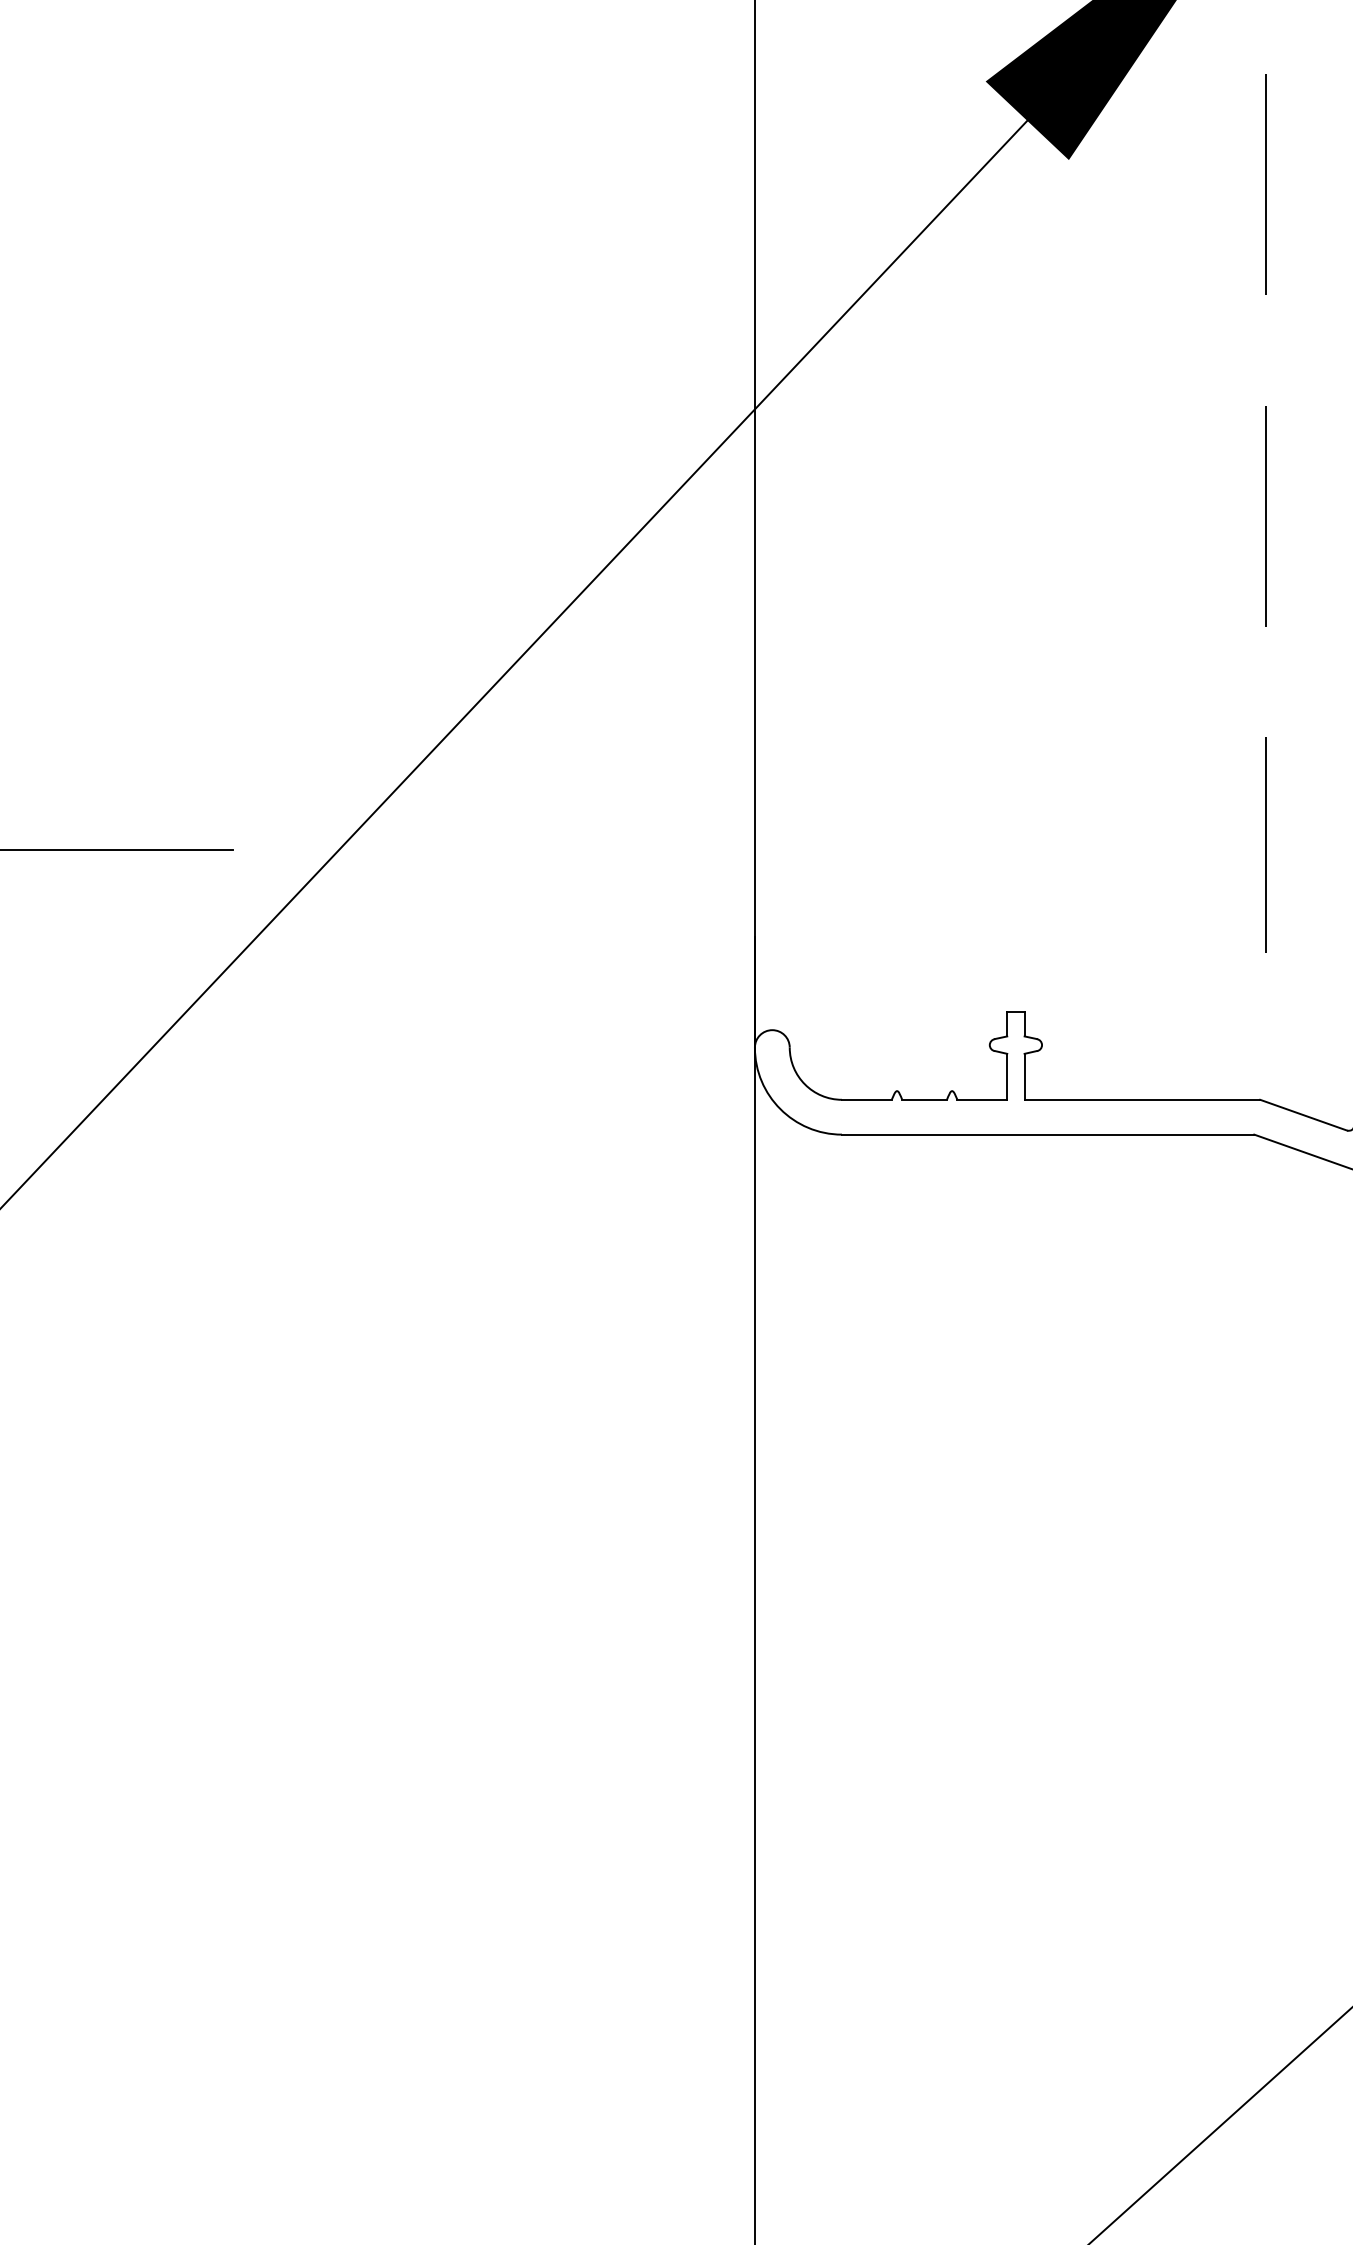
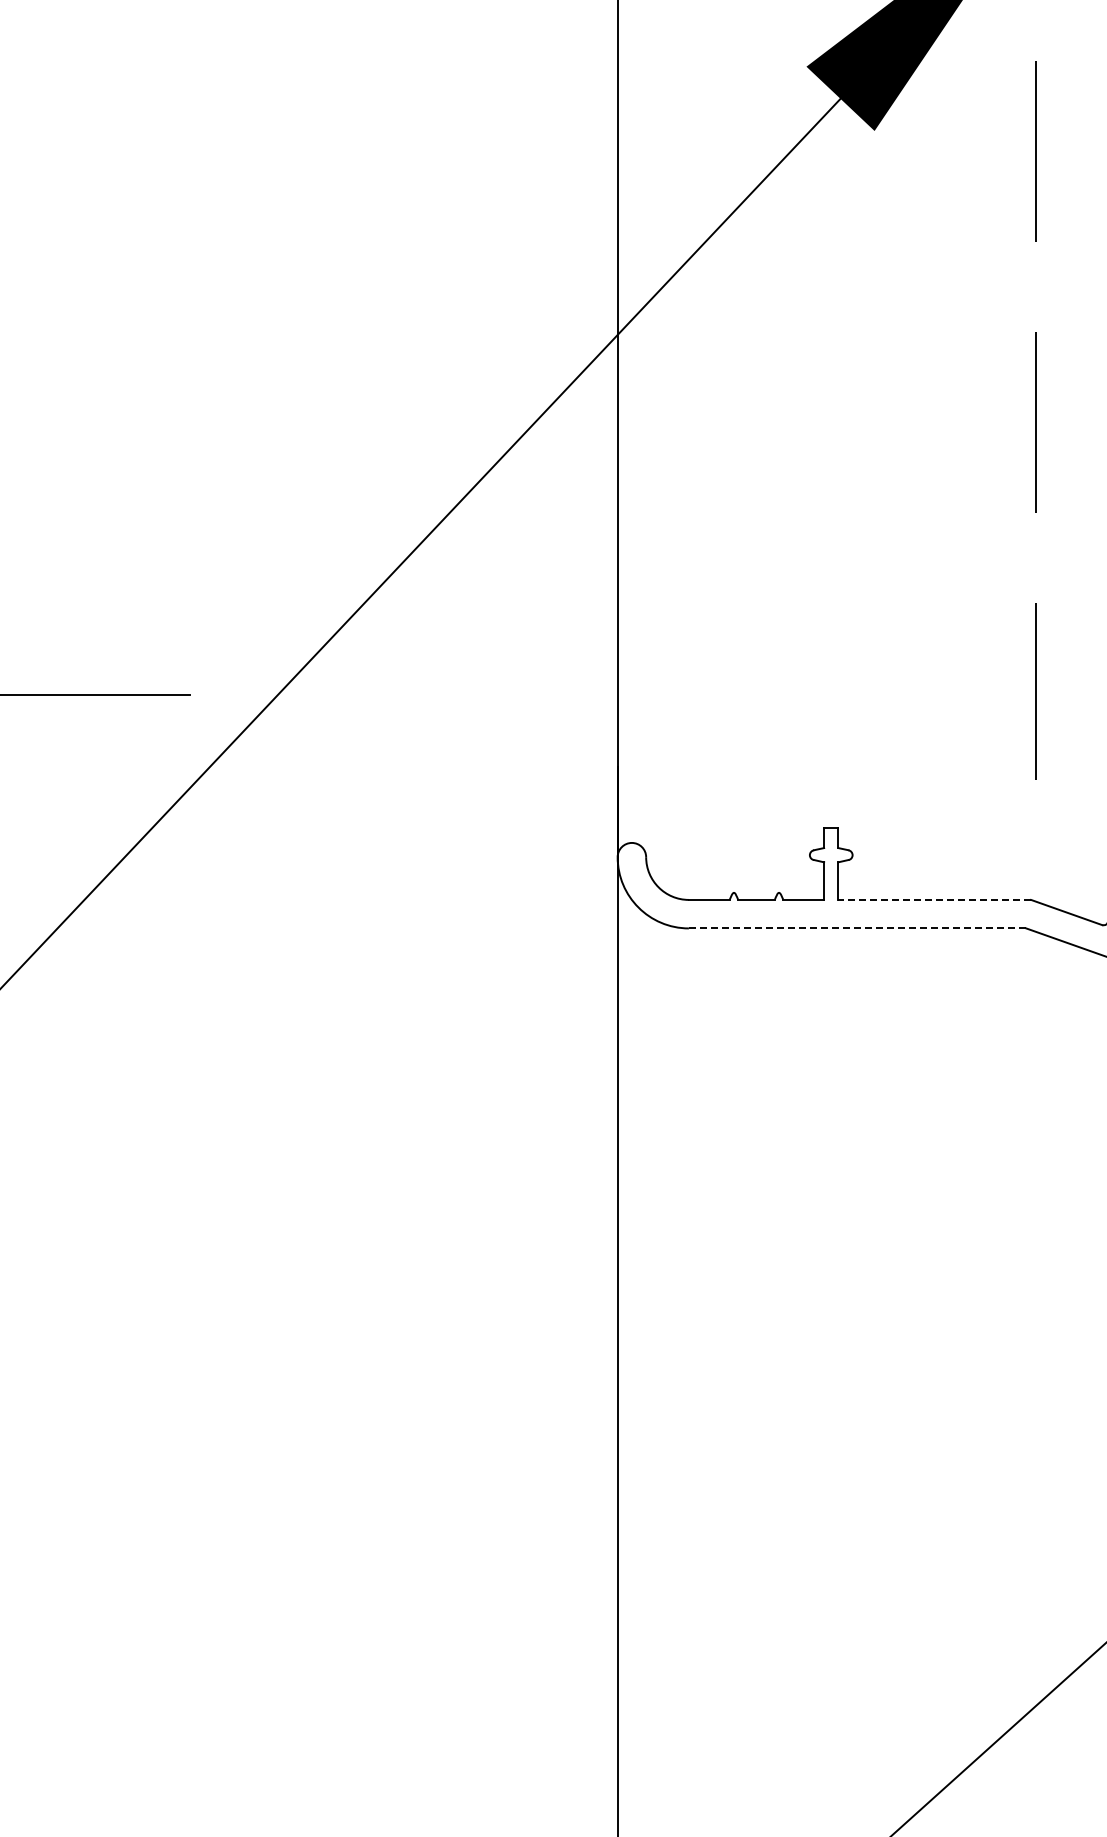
line: (1142, 1099) -> (934, 899), solid -> dashed
line: (1048, 1134) -> (857, 928), solid -> dashed

